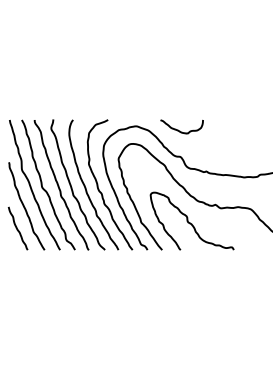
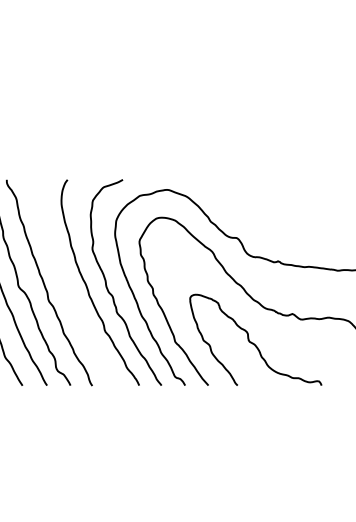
curve: (180, 130) -> (237, 196), removed
curve: (72, 187) -> (66, 286), removed

